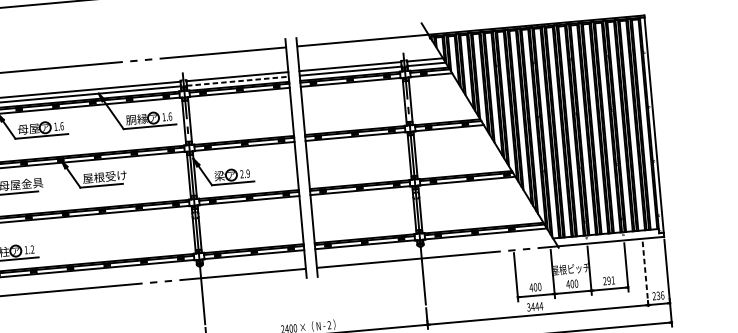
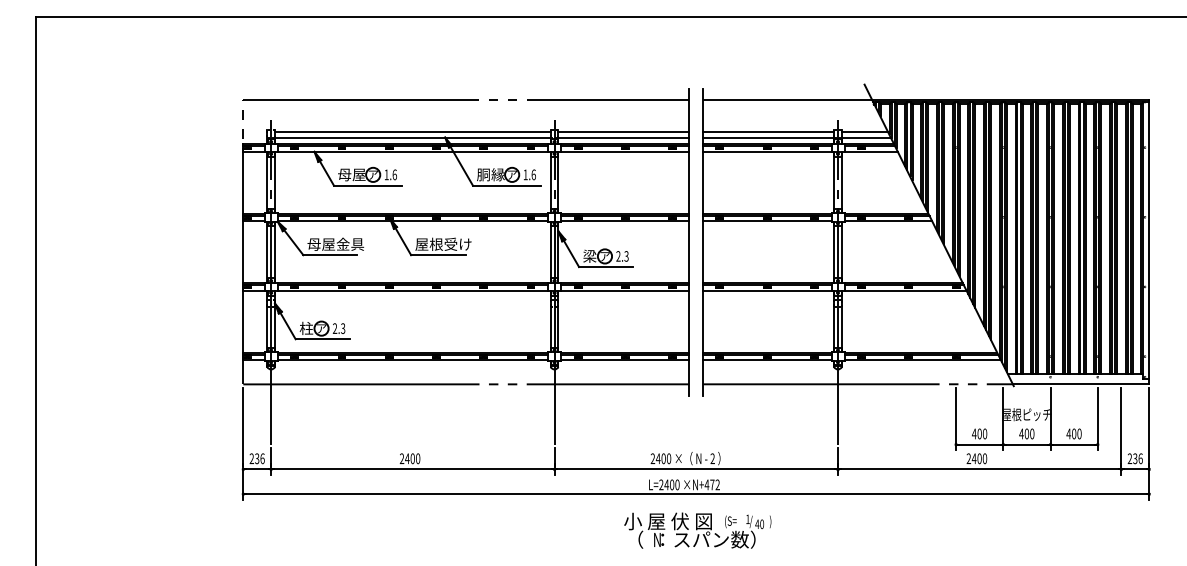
line: (238, 81) -> (624, 137), dashed -> solid
text: (248, 173) -> (626, 256), 2.9 -> 2.3
text: (28, 249) -> (338, 328), 1.2 -> 2.3
line: (645, 275) -> (1121, 431), dashed -> solid
text: (608, 280) -> (1073, 433), 291 -> 400
text: (534, 306) -> (976, 458), 3444 -> 2400

